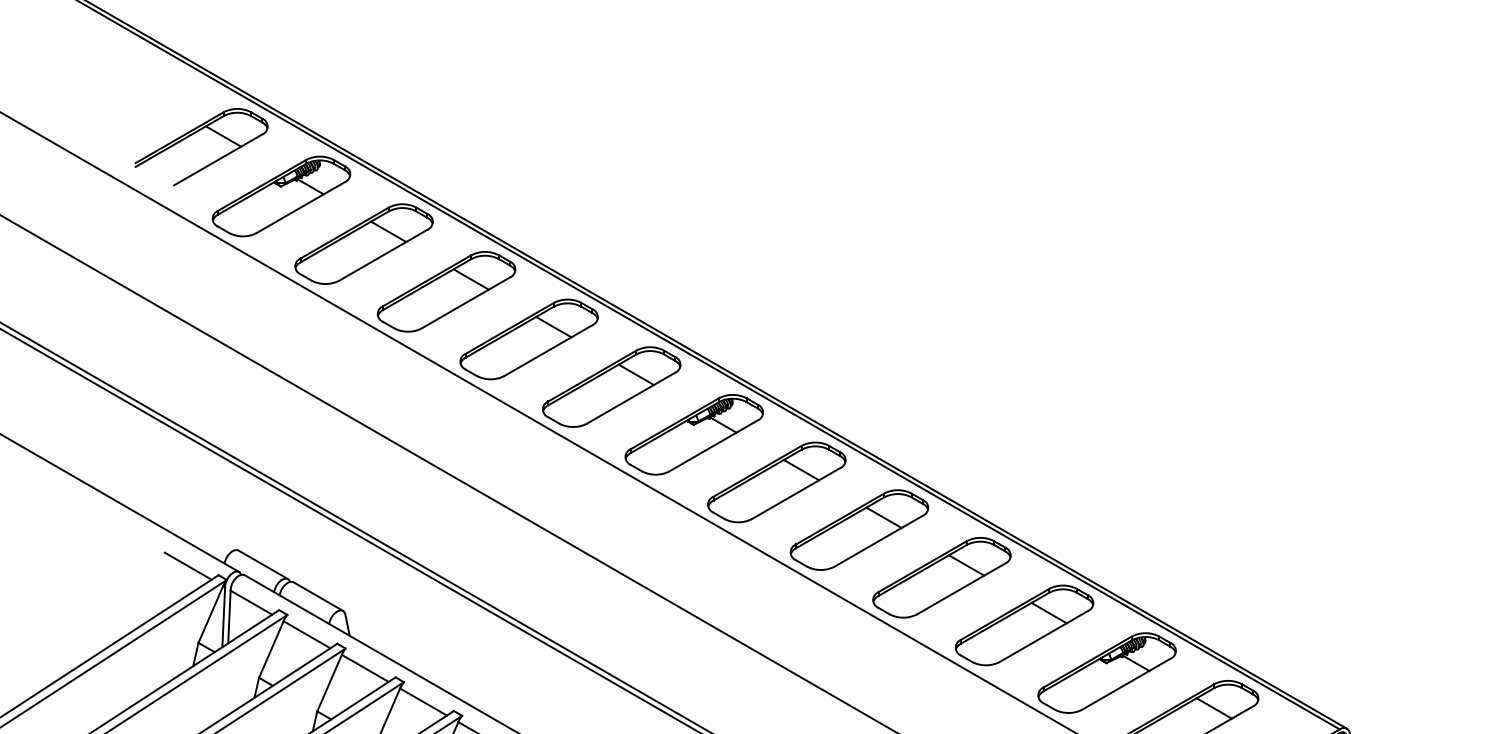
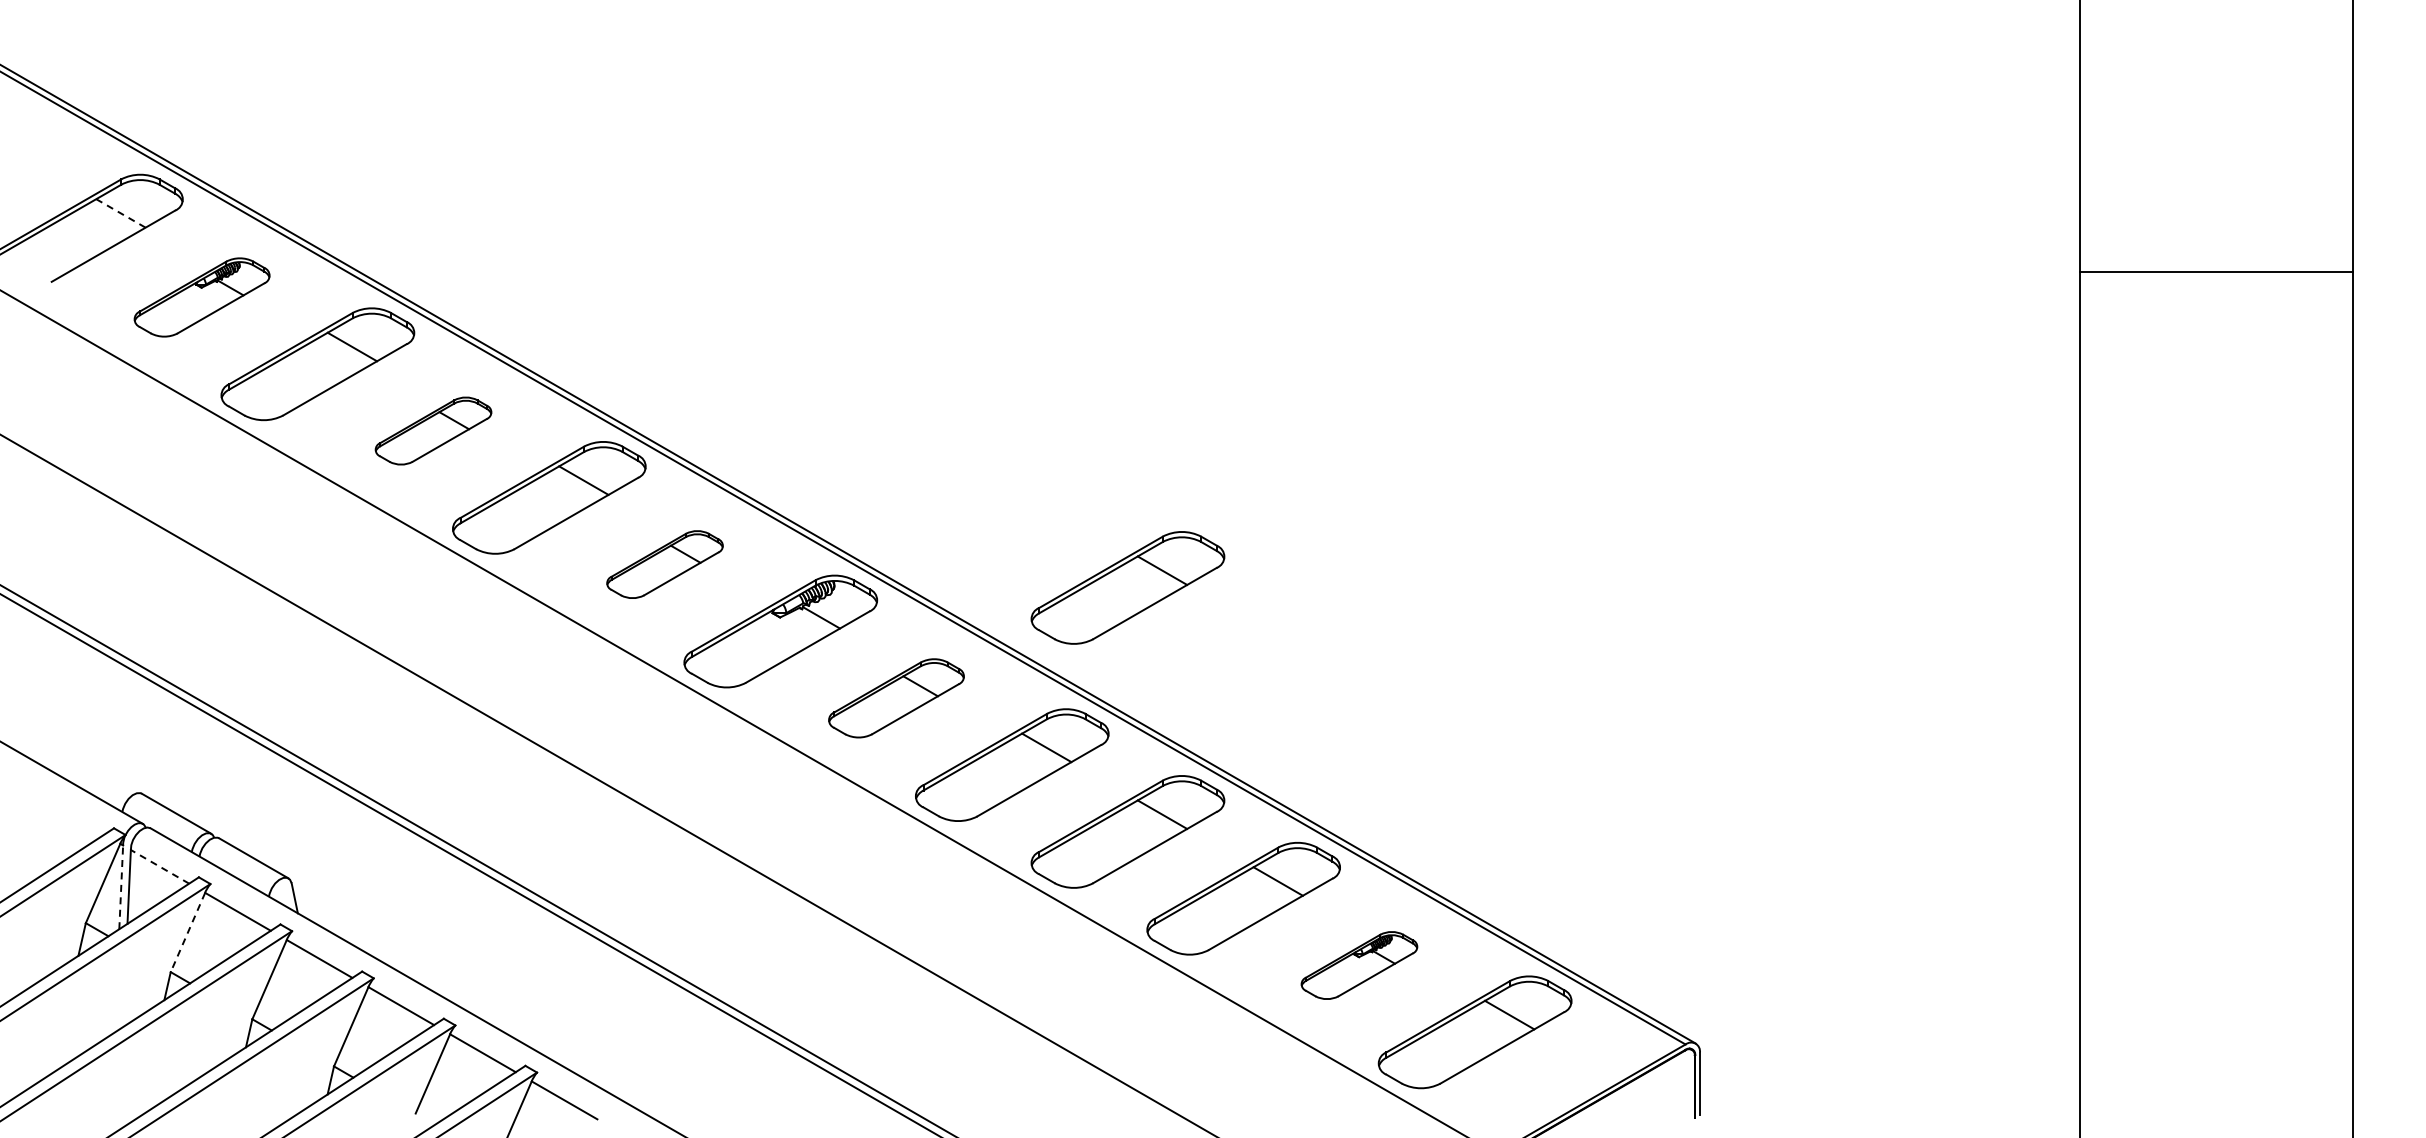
line: (223, 136) -> (120, 213), solid -> dashed
part: (281, 196) -> (201, 297), size x0.7
part: (446, 291) -> (433, 430), size x0.6
part: (611, 386) -> (664, 564), size x0.6
part: (941, 403) -> (1127, 587), added
part: (776, 482) -> (896, 698), size x0.7
line: (188, 566) -> (71, 815), removed
line: (251, 602) -> (160, 866), solid -> dashed
line: (223, 617) -> (121, 887), solid -> dashed
line: (271, 649) -> (187, 932), solid -> dashed
part: (1107, 673) -> (1359, 965), size x0.6

